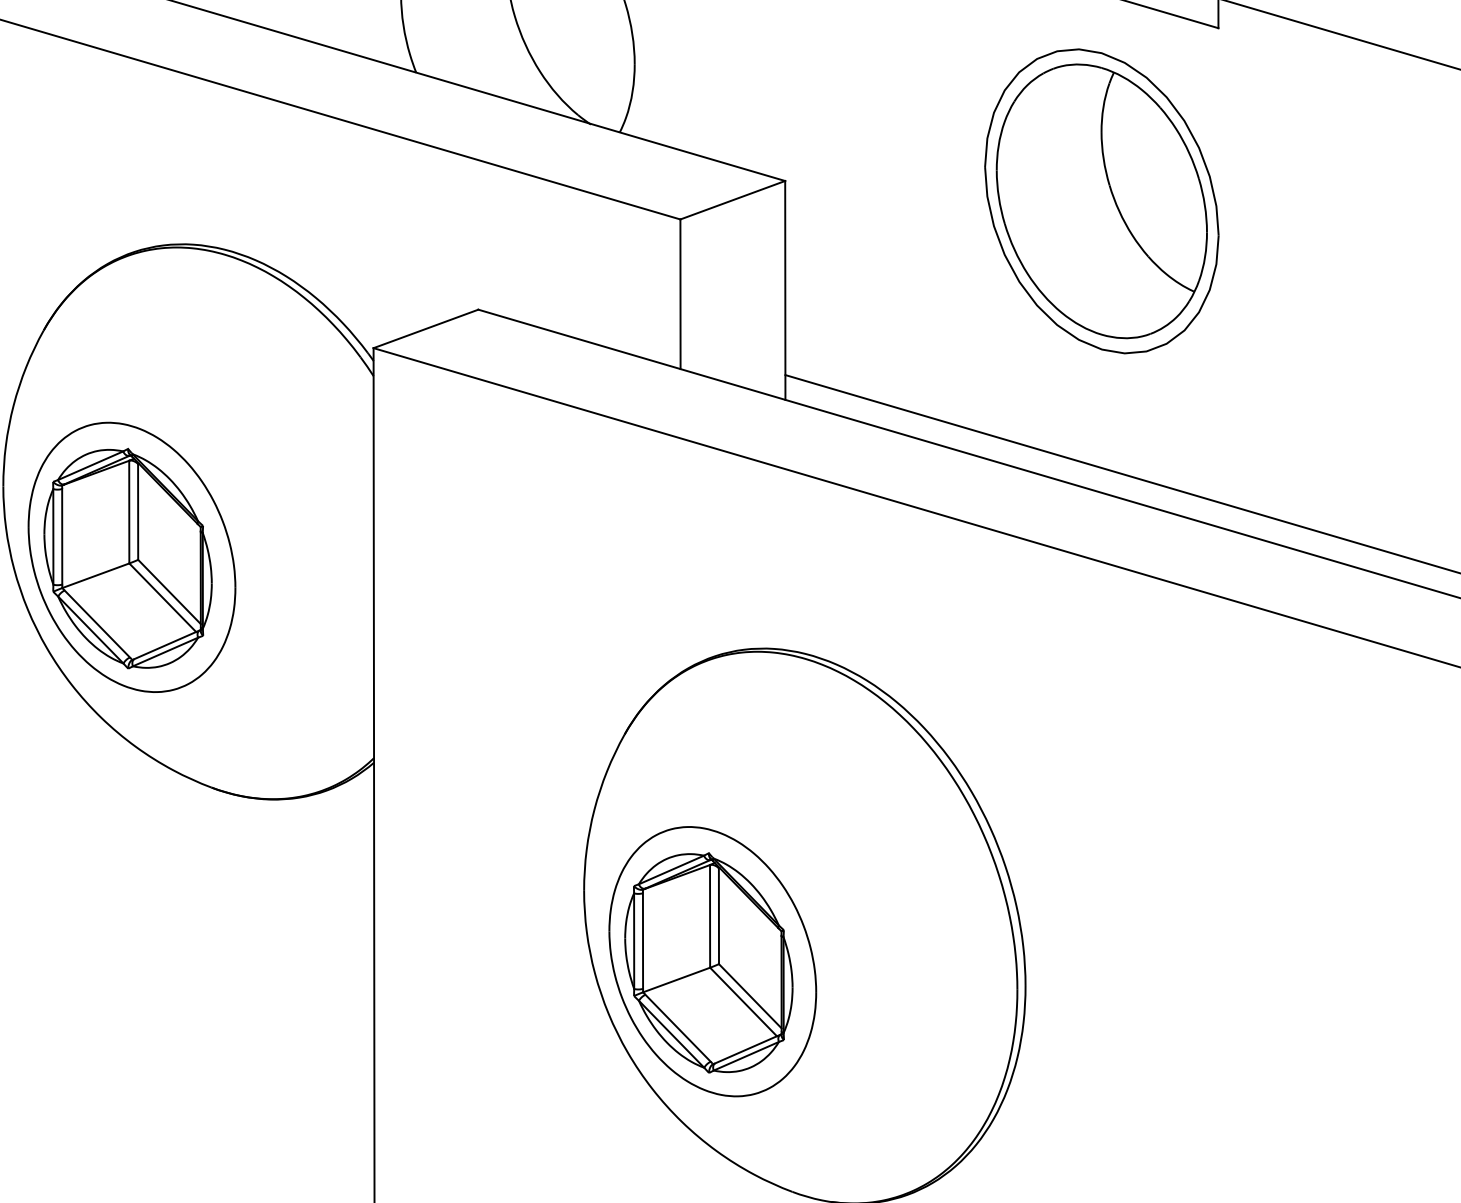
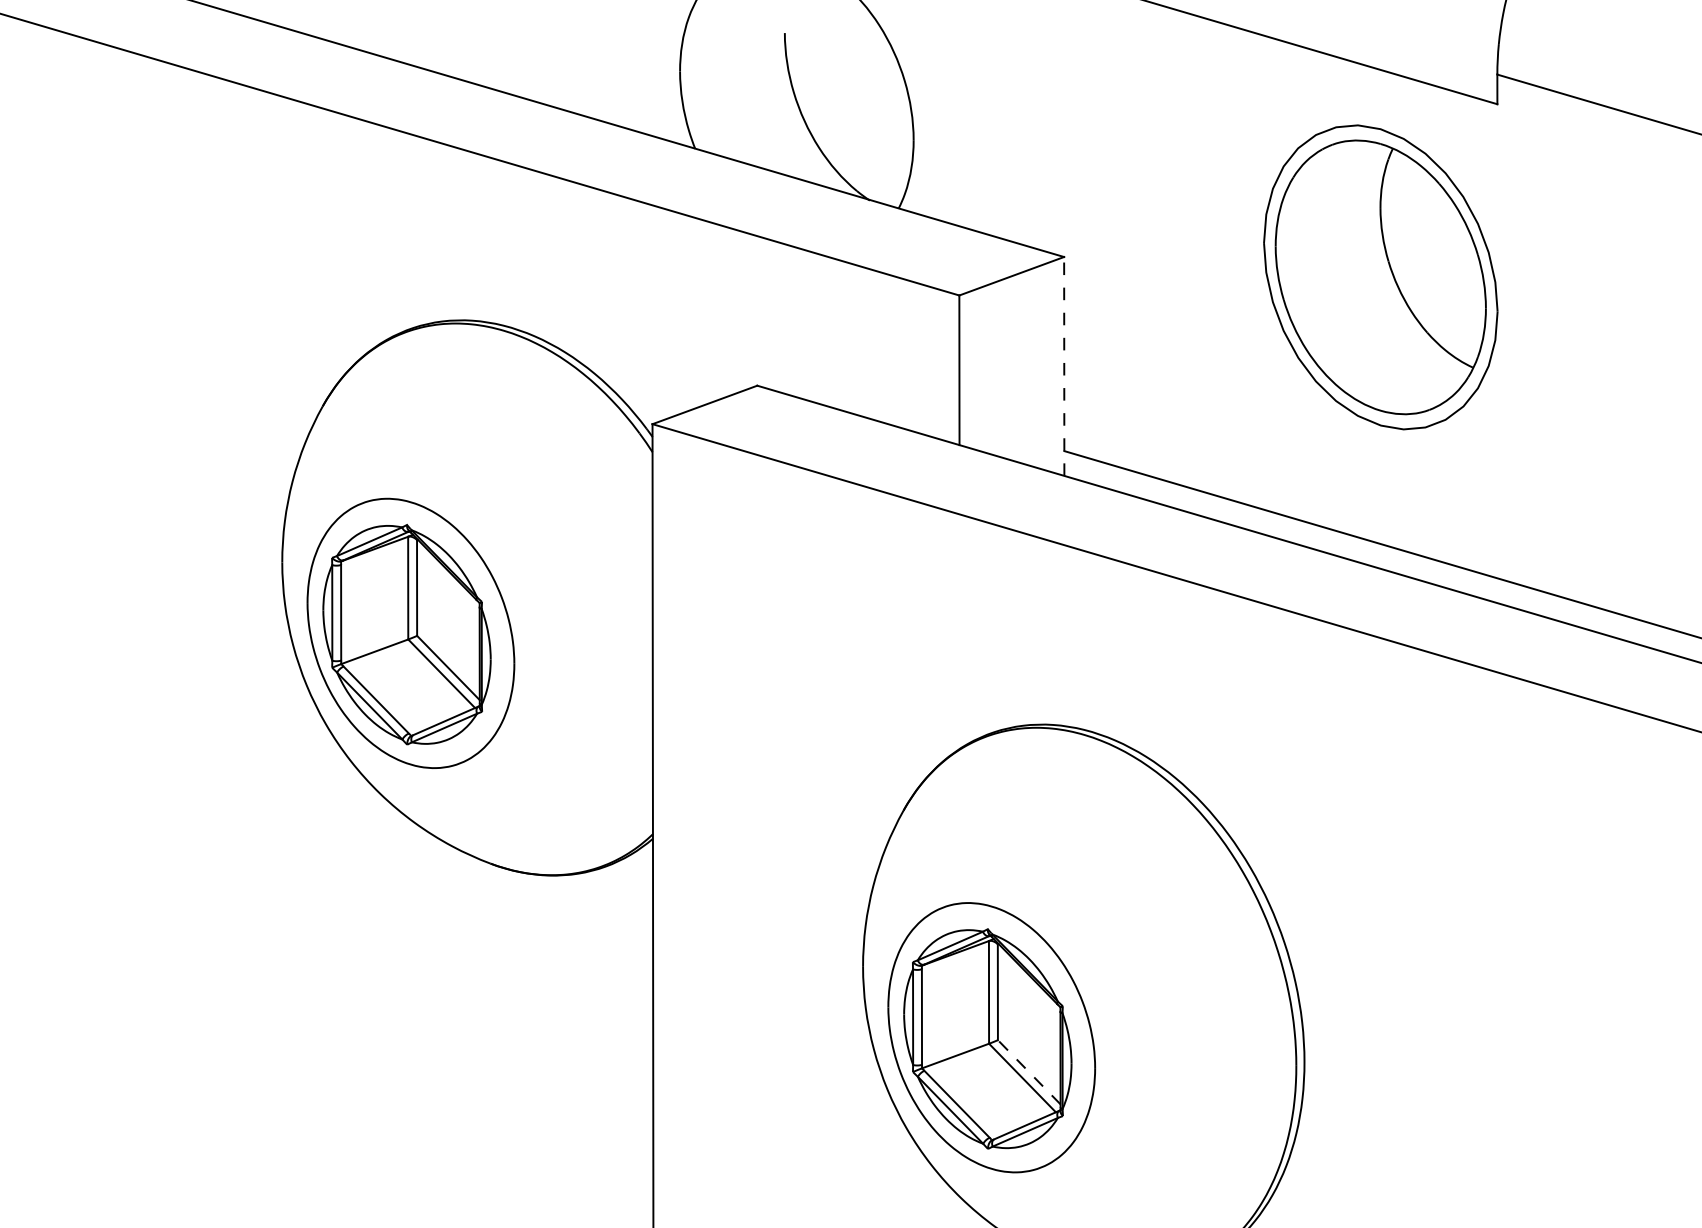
line: (785, 289) -> (1064, 365), solid -> dashed
line: (750, 996) -> (1029, 1072), solid -> dashed

